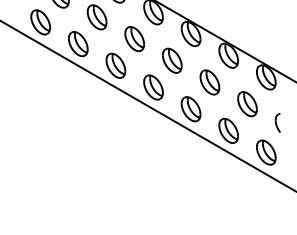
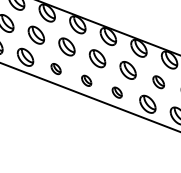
part: (115, 65) -> (55, 68), size x0.6
part: (153, 87) -> (86, 80), size x0.6
part: (247, 104) -> (158, 82), size x0.7
part: (190, 109) -> (116, 92), size x0.6

